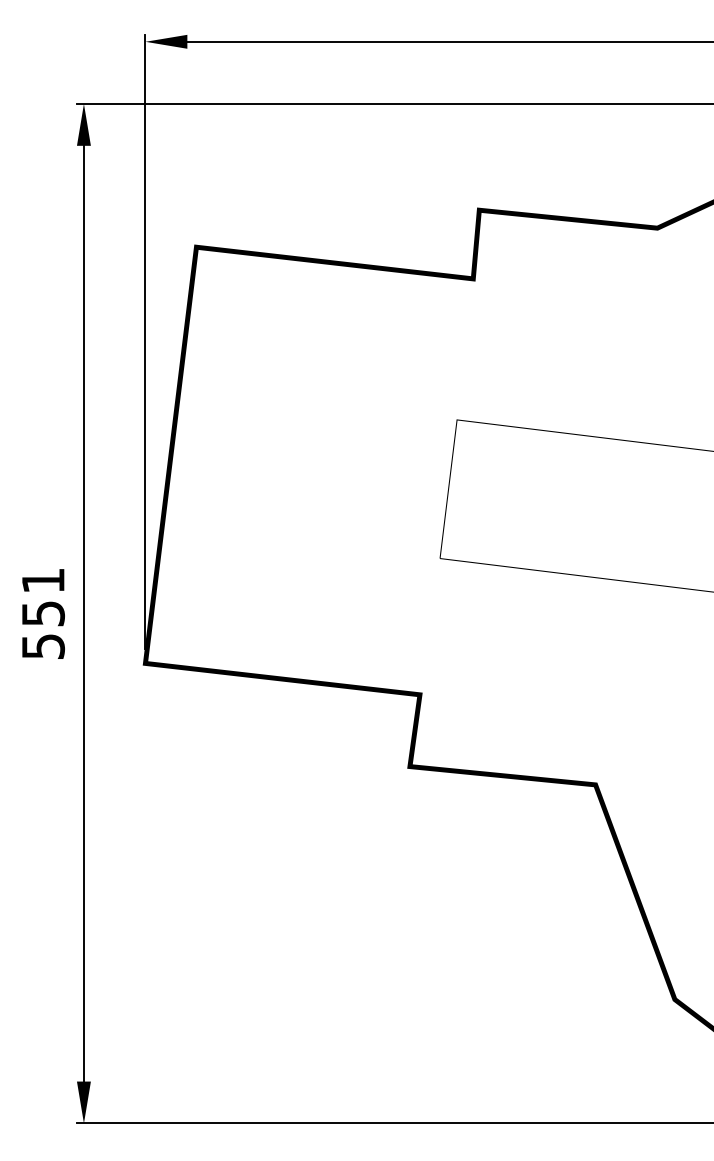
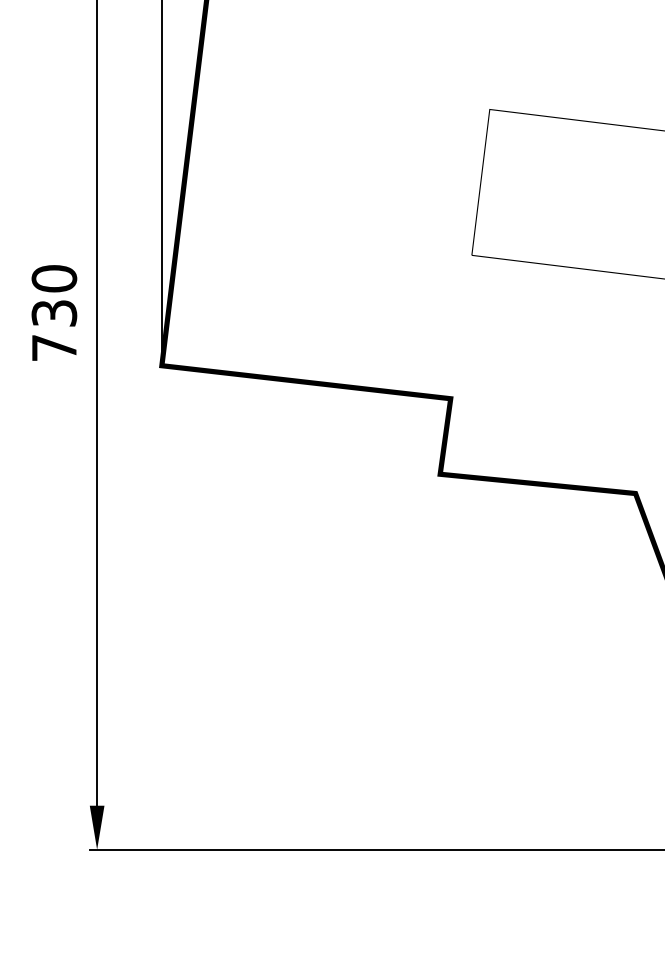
text: (42, 612) -> (53, 312), 551 -> 730

